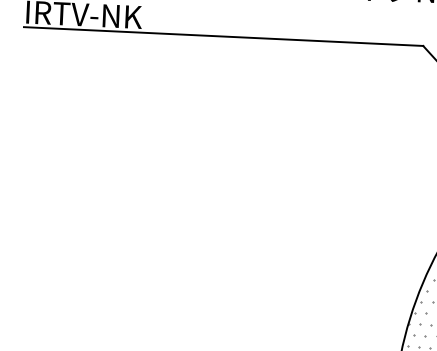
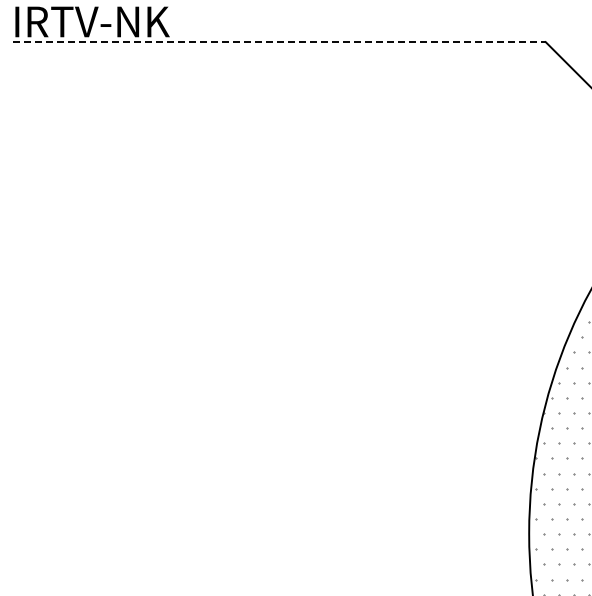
line: (223, 36) -> (279, 42), solid -> dashed

